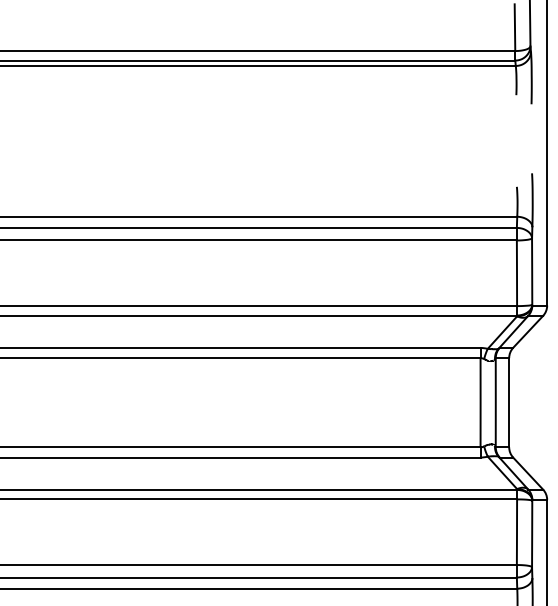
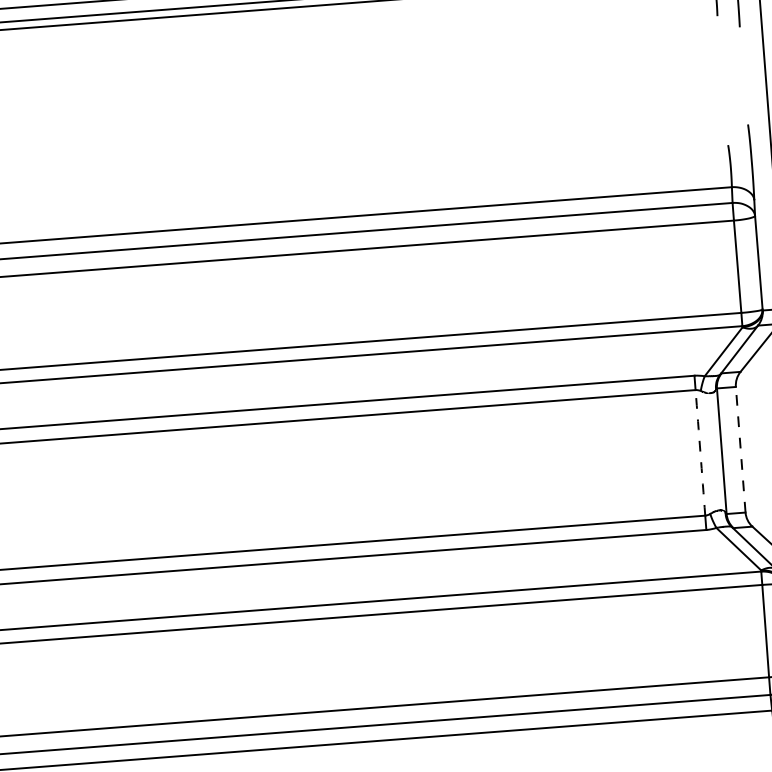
line: (480, 402) -> (700, 452), solid -> dashed
line: (509, 402) -> (741, 449), solid -> dashed

